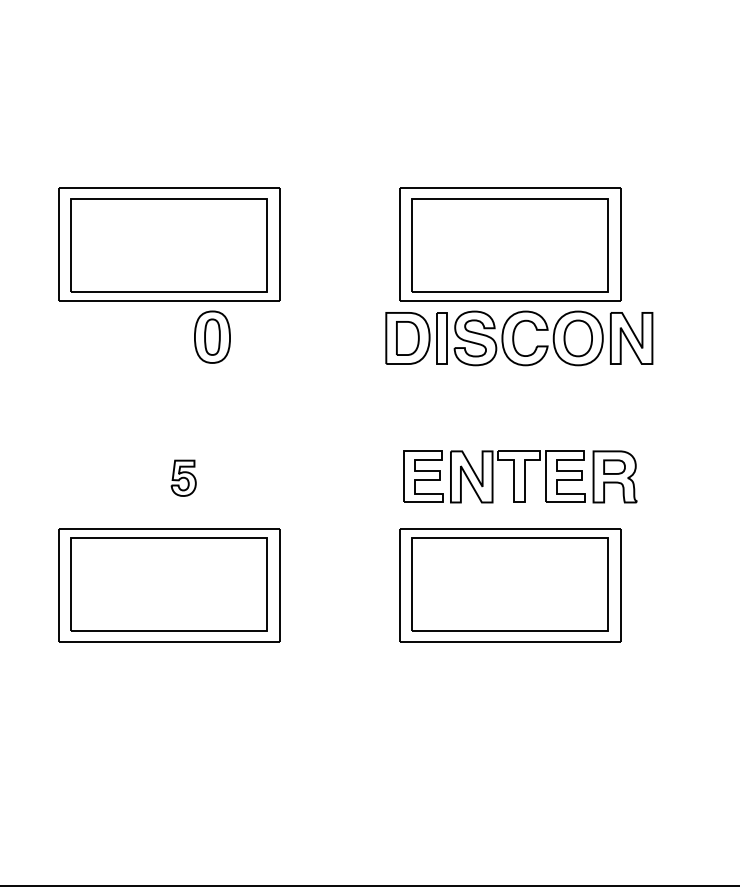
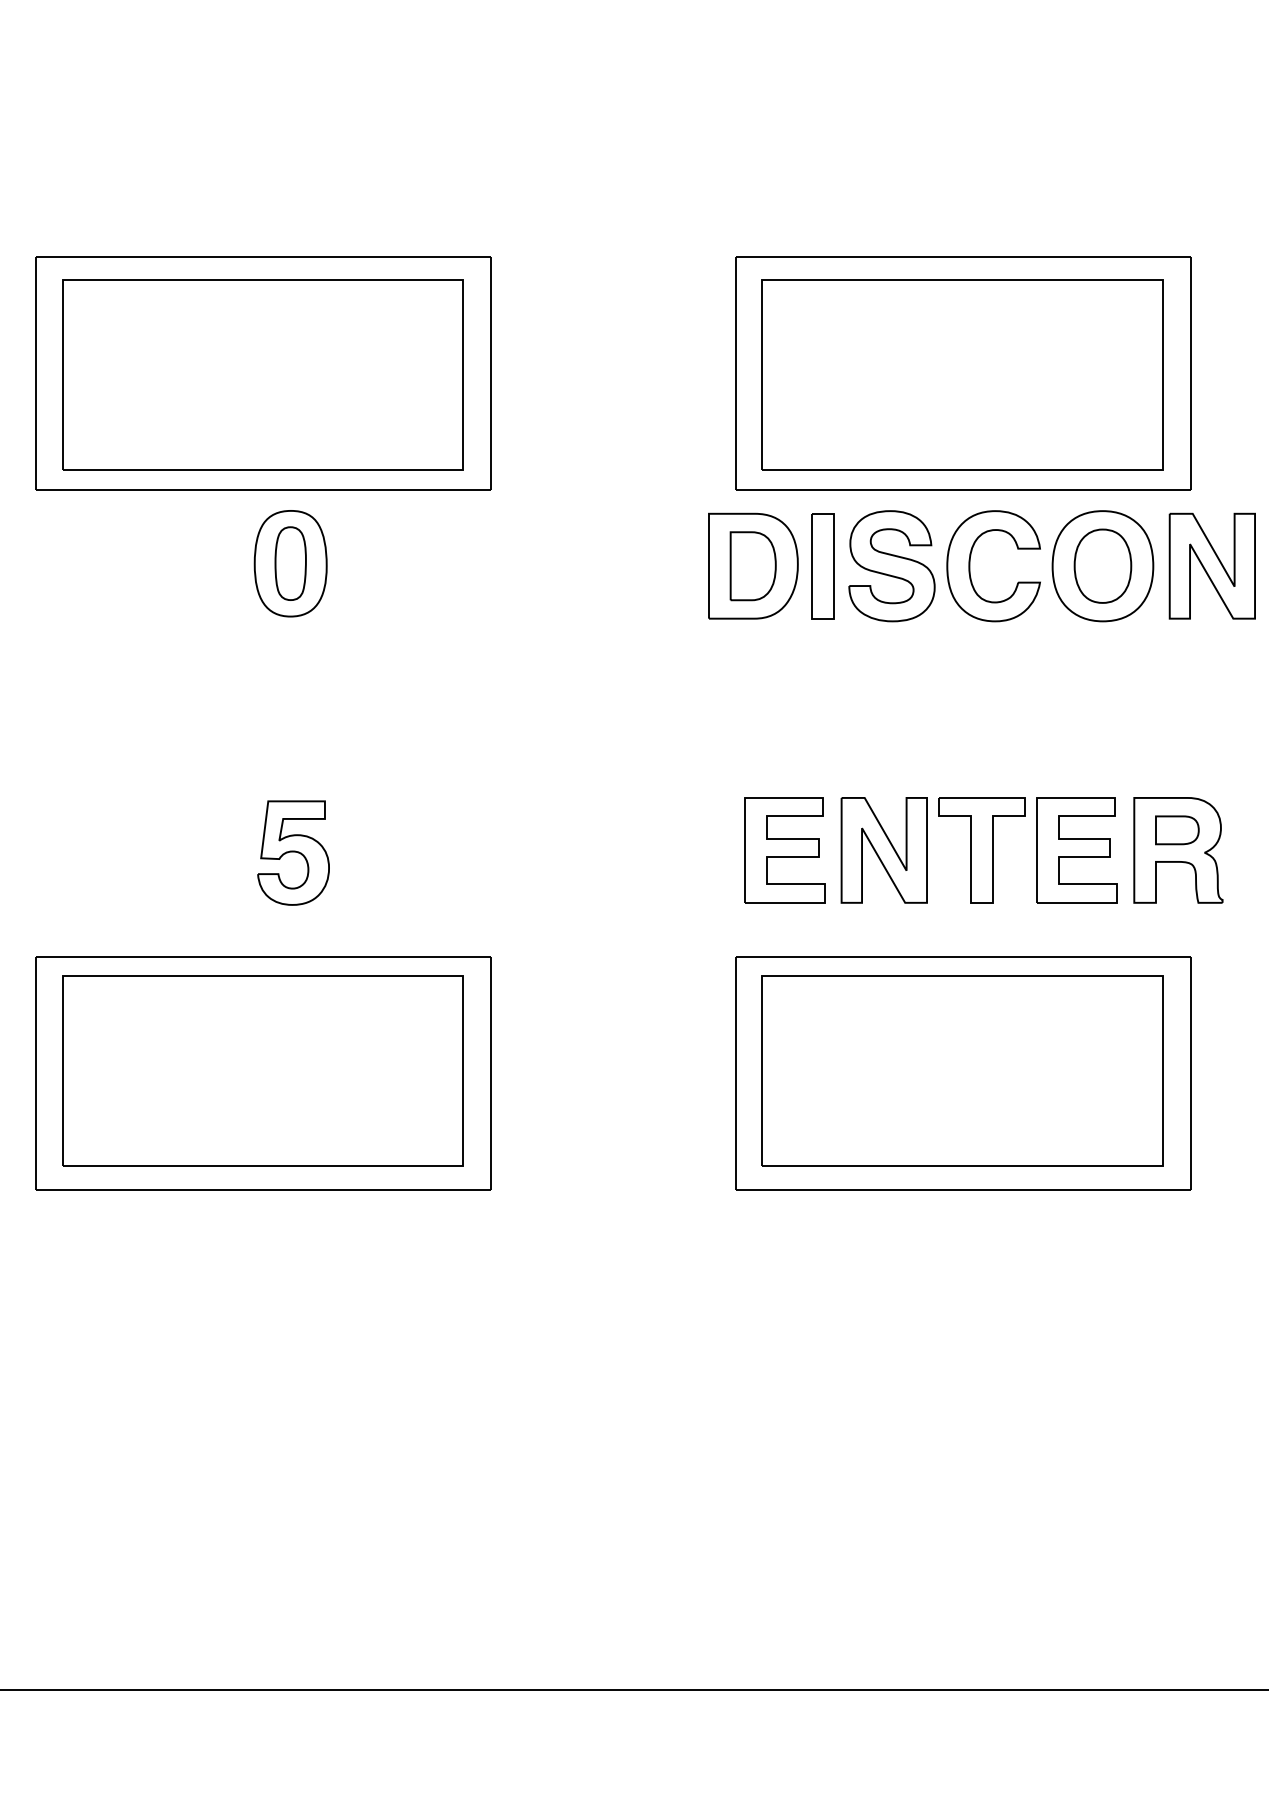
part: (212, 336) -> (290, 562), moved
part: (183, 478) -> (292, 853), size x1.43

